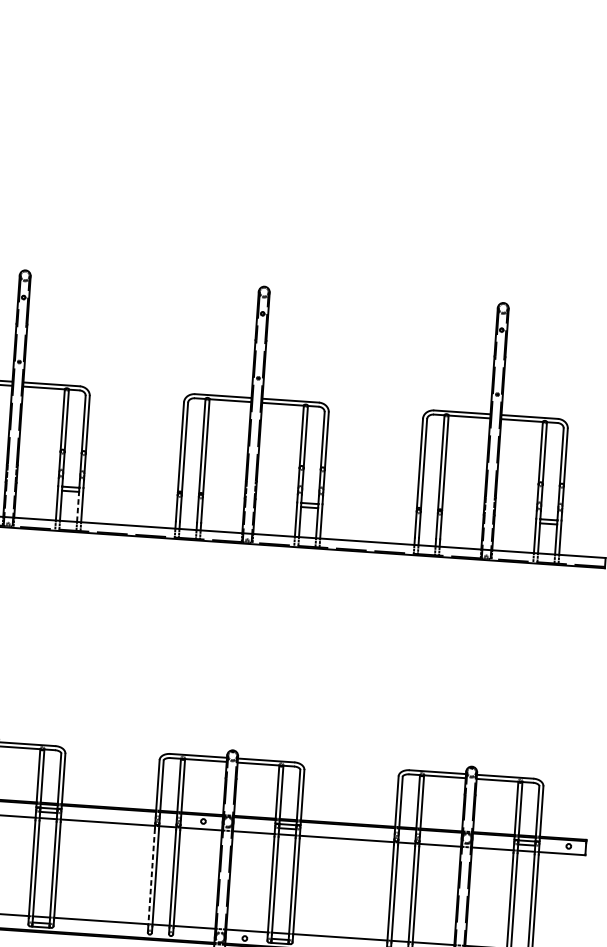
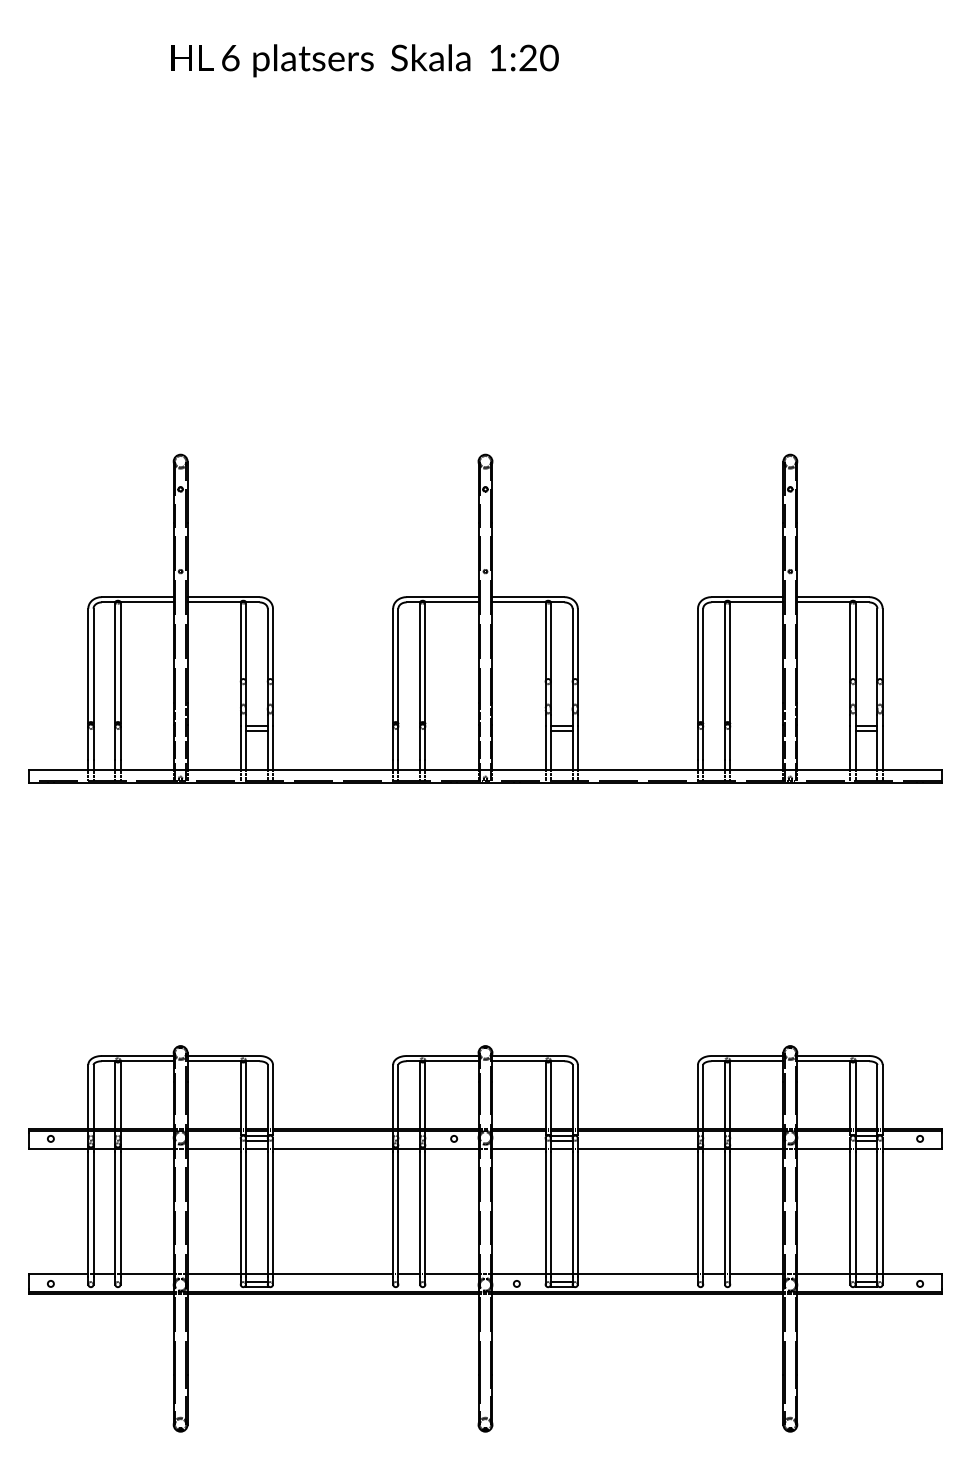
line: (77, 506) -> (267, 749), dashed -> solid
line: (151, 877) -> (393, 1214), dashed -> solid

